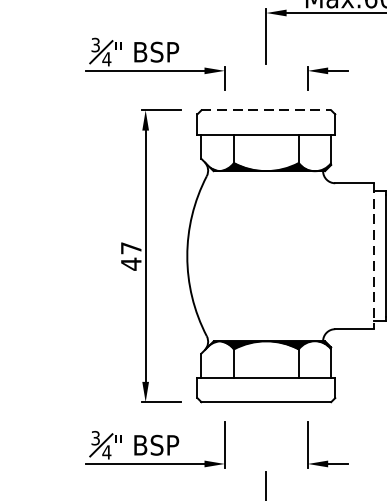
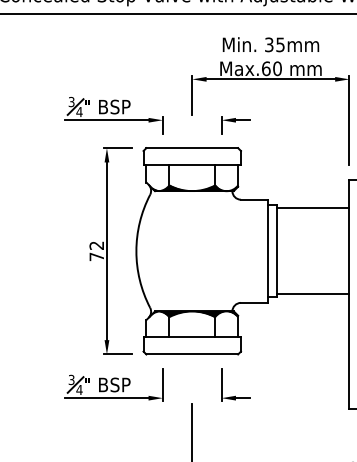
line: (266, 110) -> (192, 148), dashed -> solid
text: (130, 256) -> (96, 251), 47 -> 72
line: (374, 256) -> (268, 251), dashed -> solid

